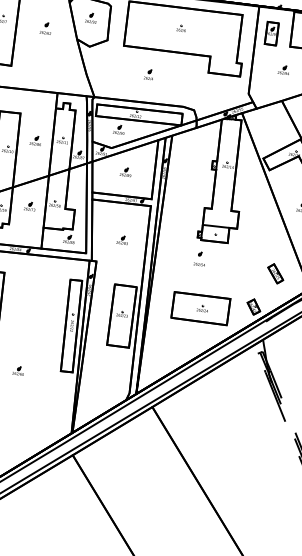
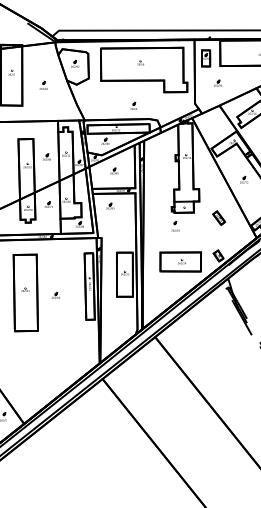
part: (45, 26) -> (43, 84), moved
part: (148, 73) -> (133, 105), moved
part: (123, 239) -> (110, 205), moved
part: (276, 272) -> (219, 217), moved
part: (18, 369) -> (55, 294), moved

